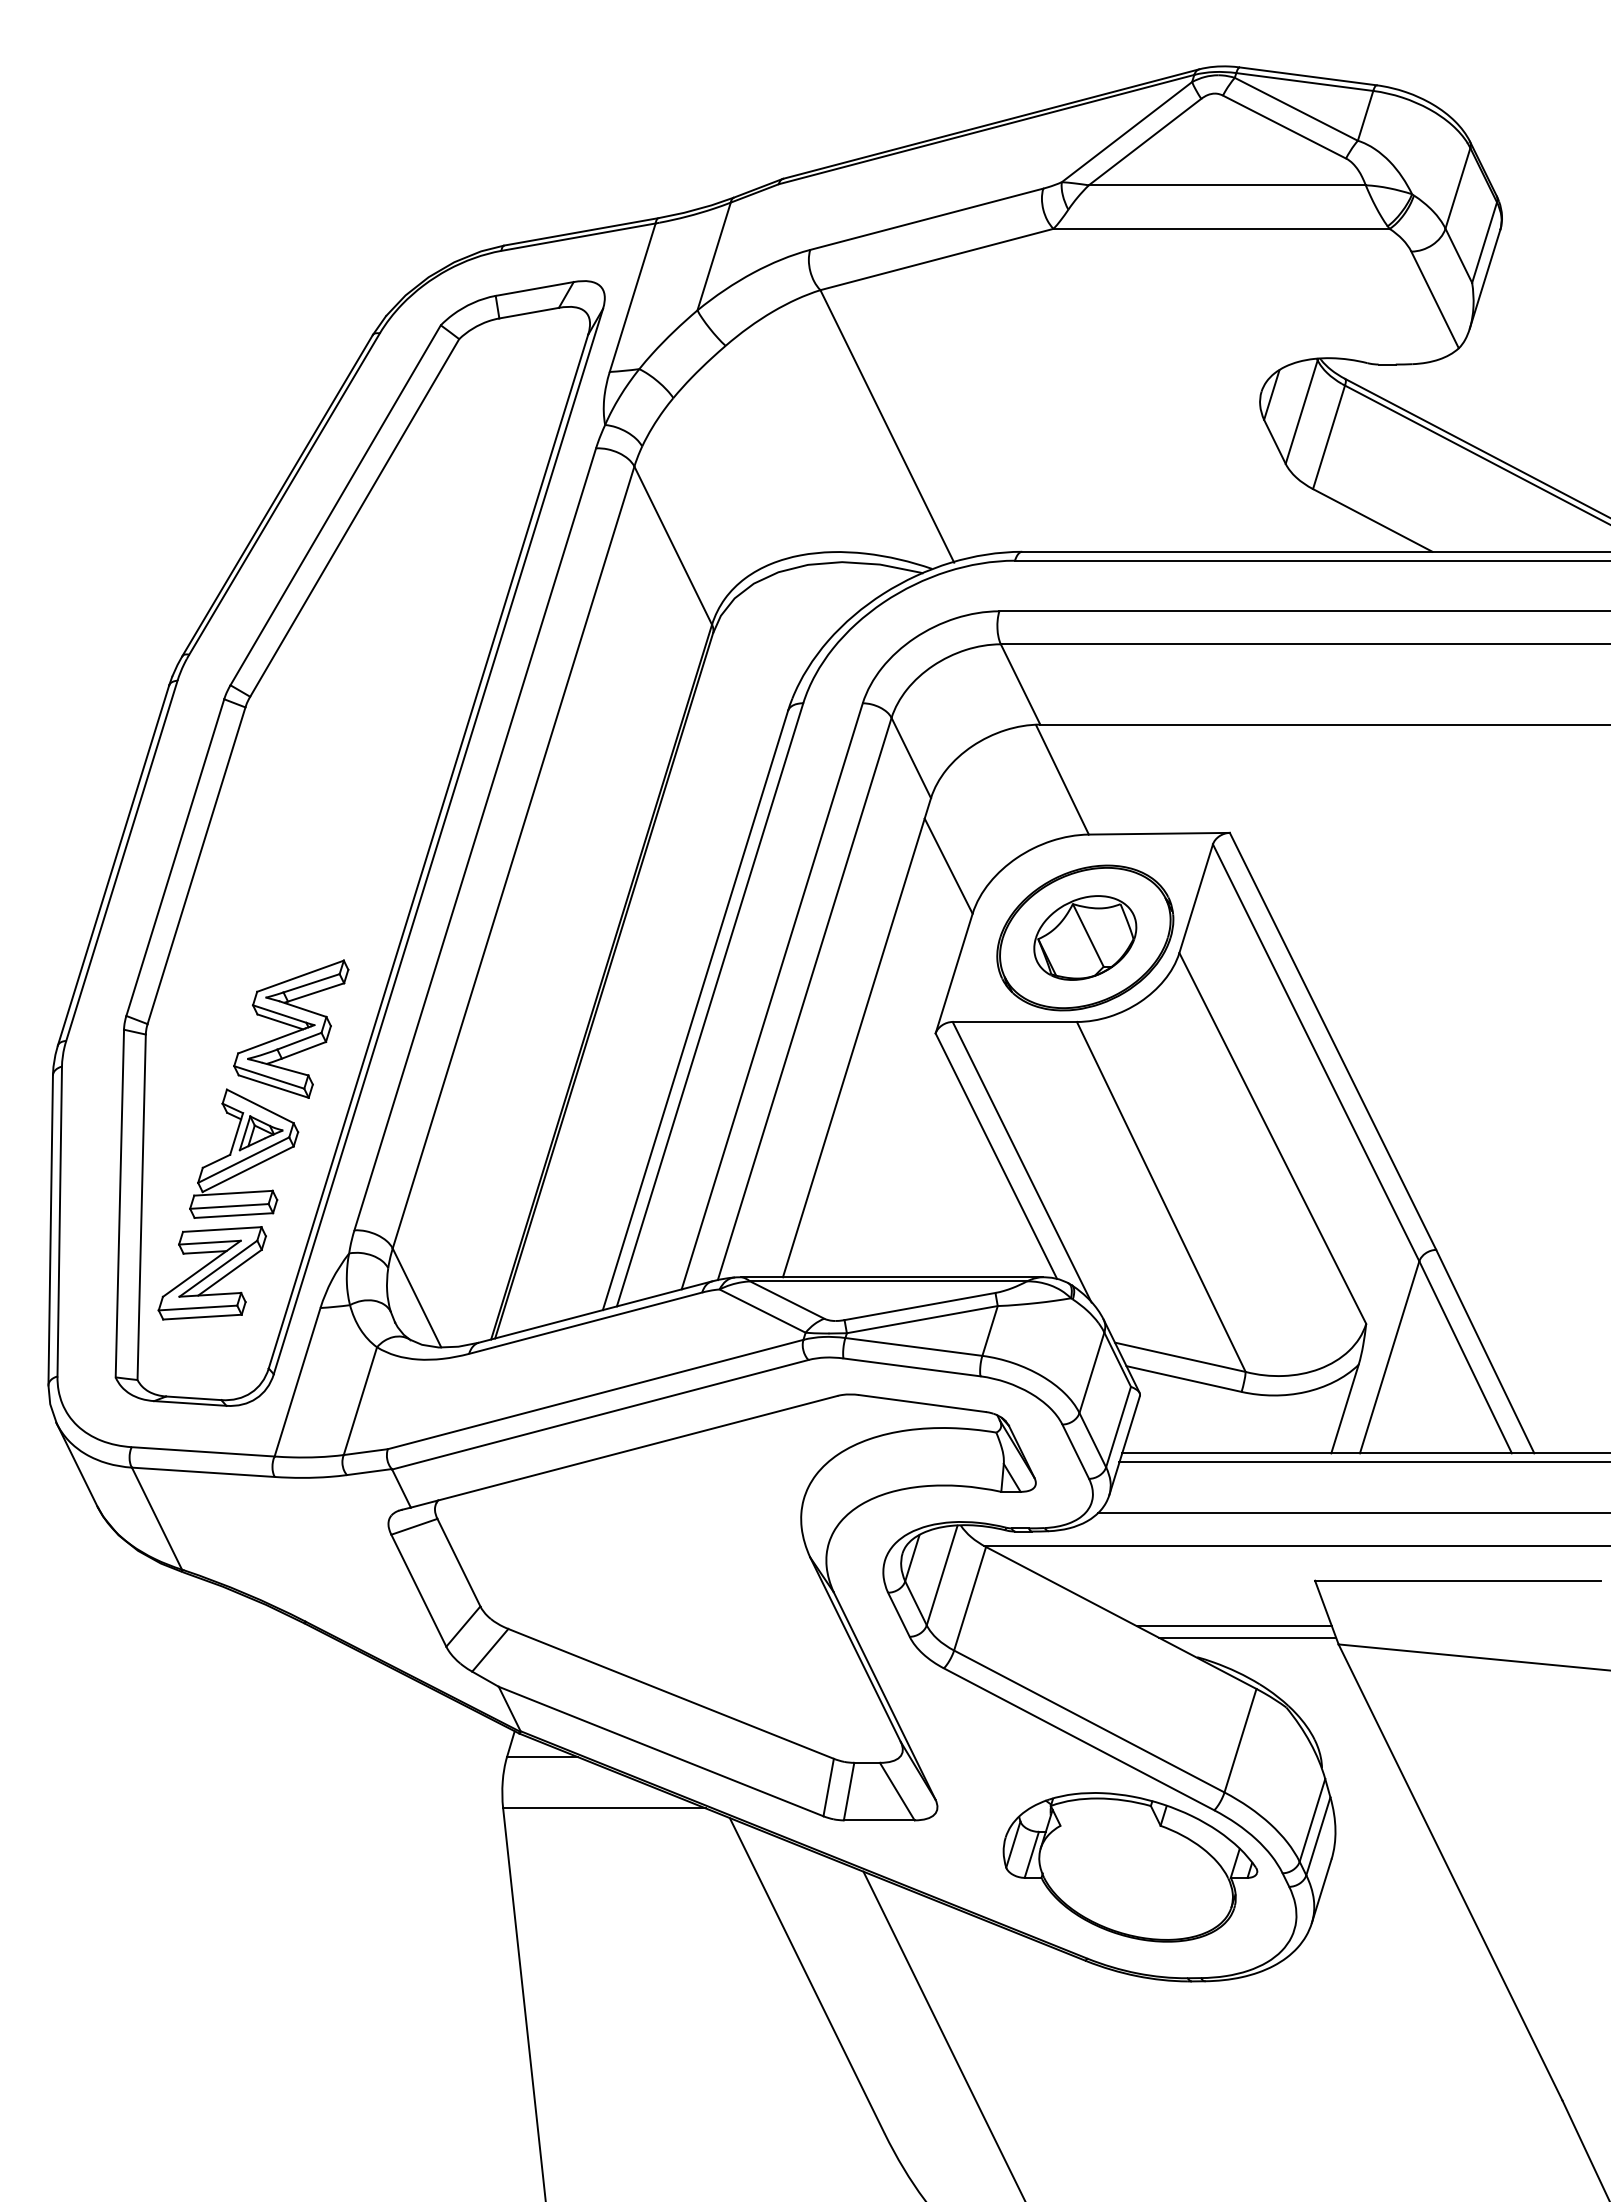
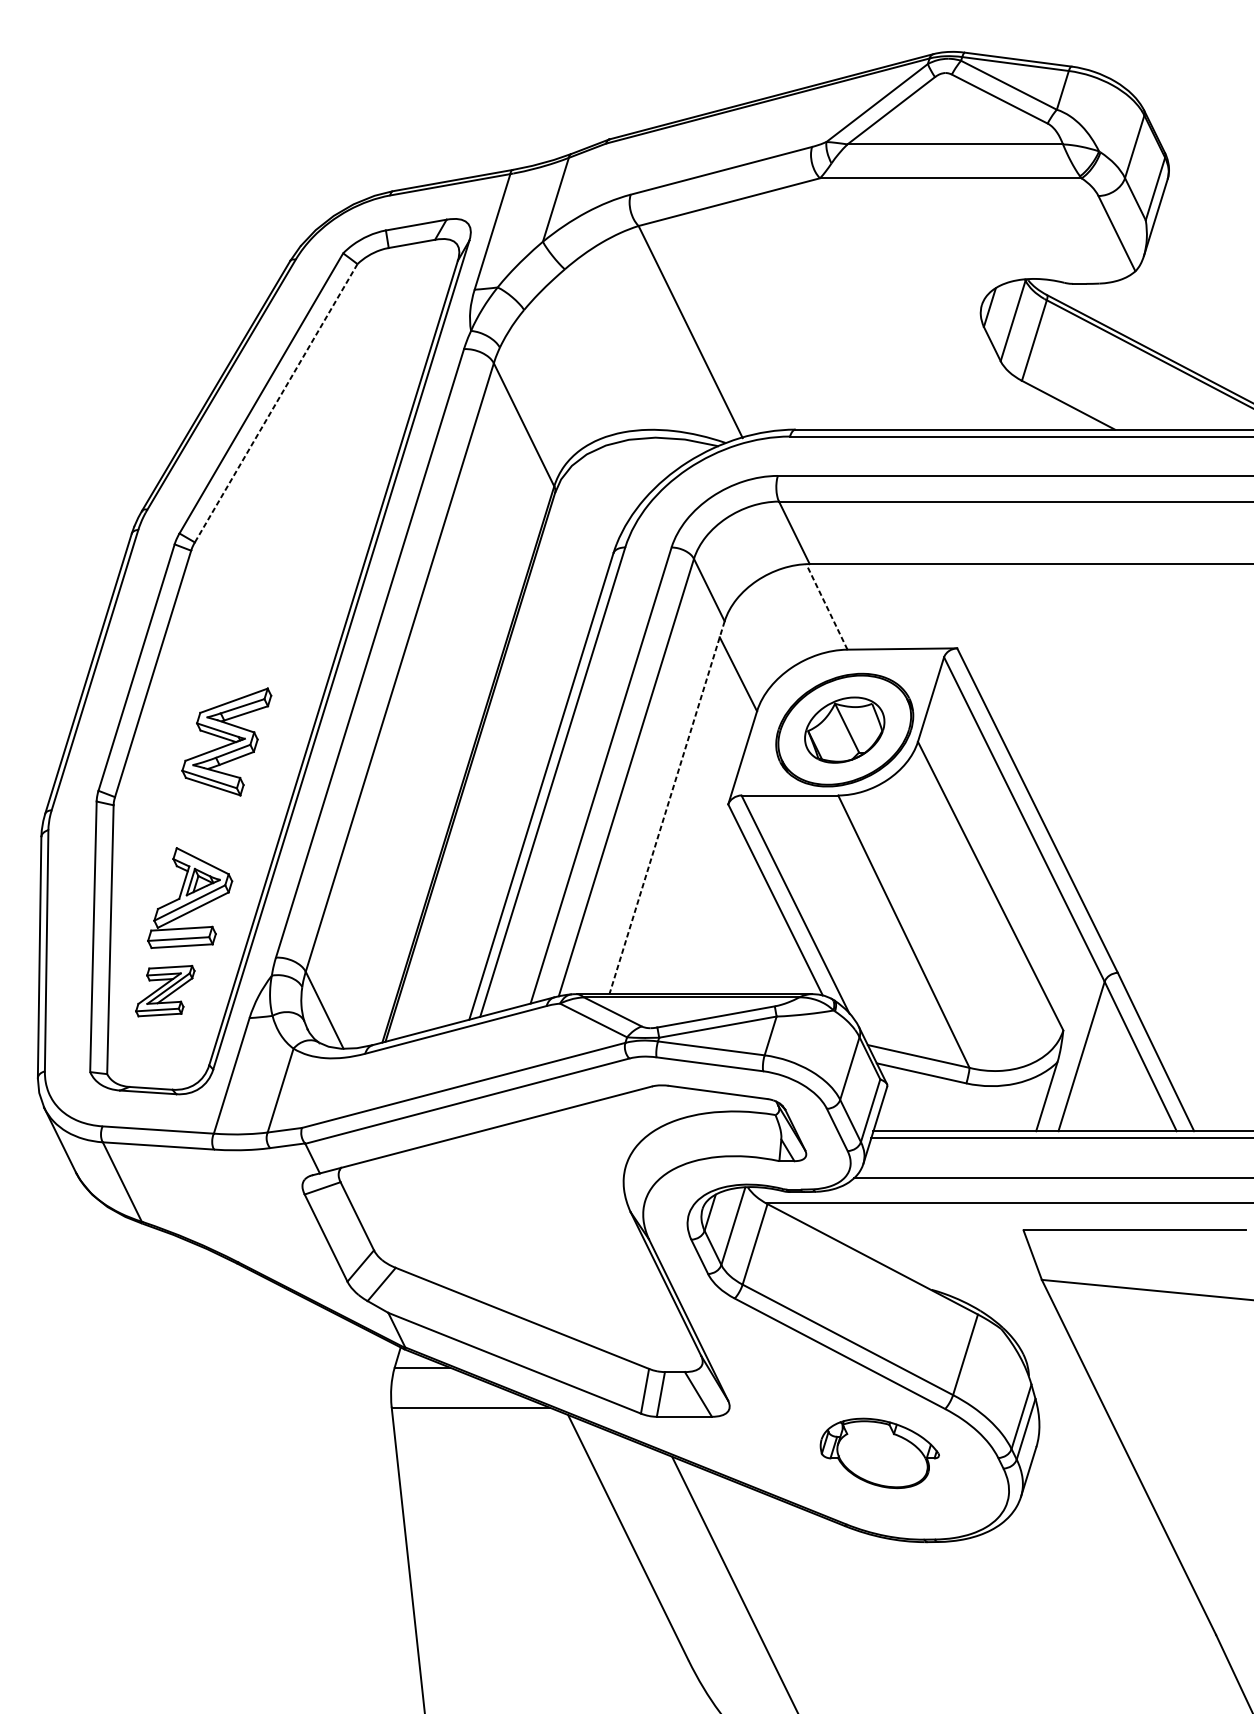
line: (354, 518) -> (276, 403), solid -> dashed
line: (1062, 779) -> (826, 606), solid -> dashed
part: (291, 1028) -> (227, 741), moved
line: (856, 1037) -> (666, 807), solid -> dashed
part: (211, 1273) -> (164, 991), size x0.7
line: (1233, 1626) -> (960, 1265), removed
line: (1247, 1637) -> (970, 1274), removed
part: (1130, 1867) -> (879, 1453), size x0.6

